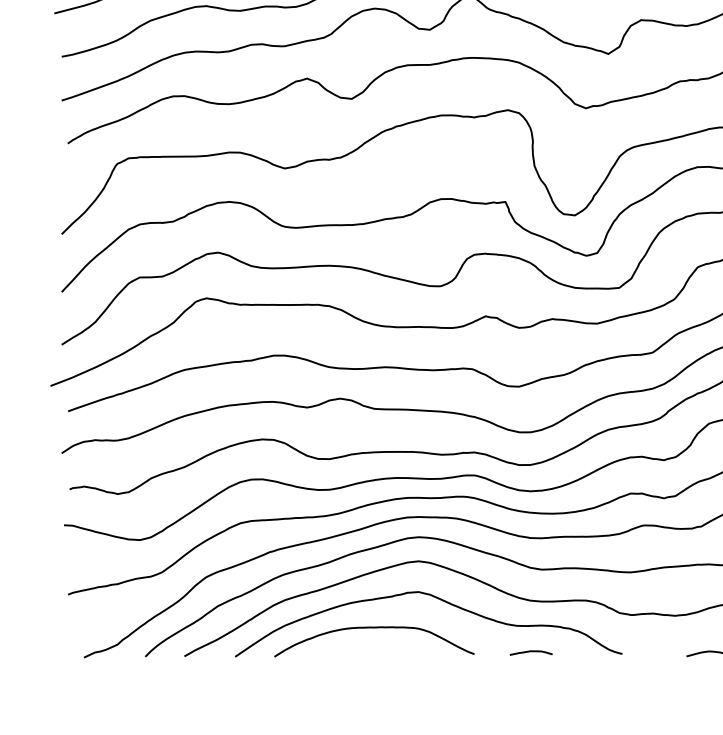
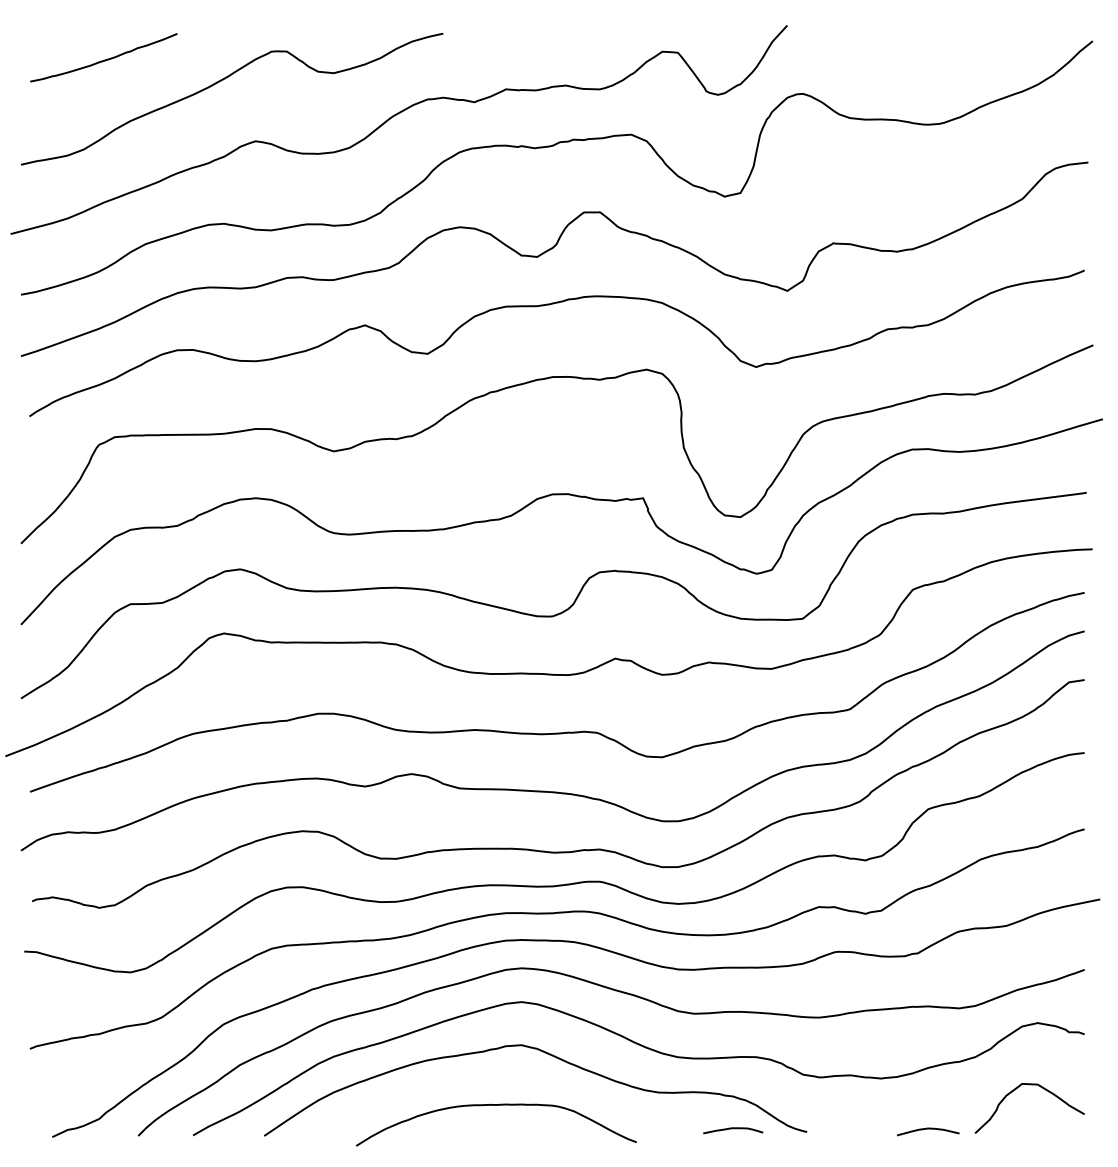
curve: (374, 627) -> (496, 1105), moved
curve: (531, 652) -> (733, 1129), moved

